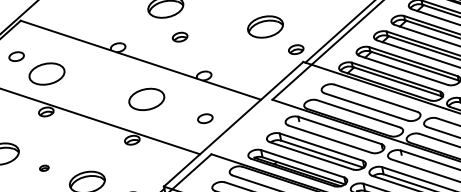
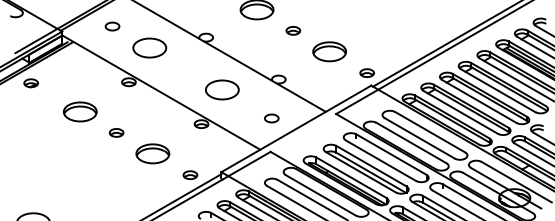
part: (265, 26) -> (329, 51), moved
part: (180, 36) -> (293, 30), moved
part: (46, 73) -> (149, 47), moved
part: (44, 167) -> (116, 132), size x1.67

